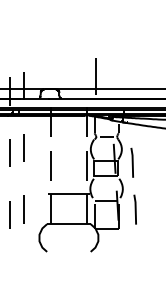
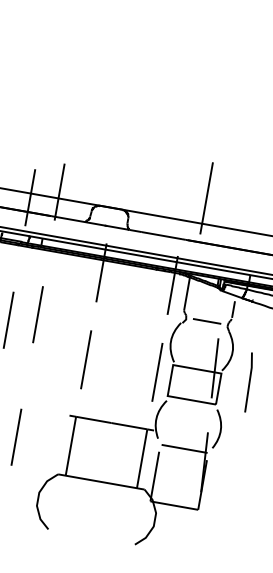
line: (134, 209) -> (236, 475), removed

